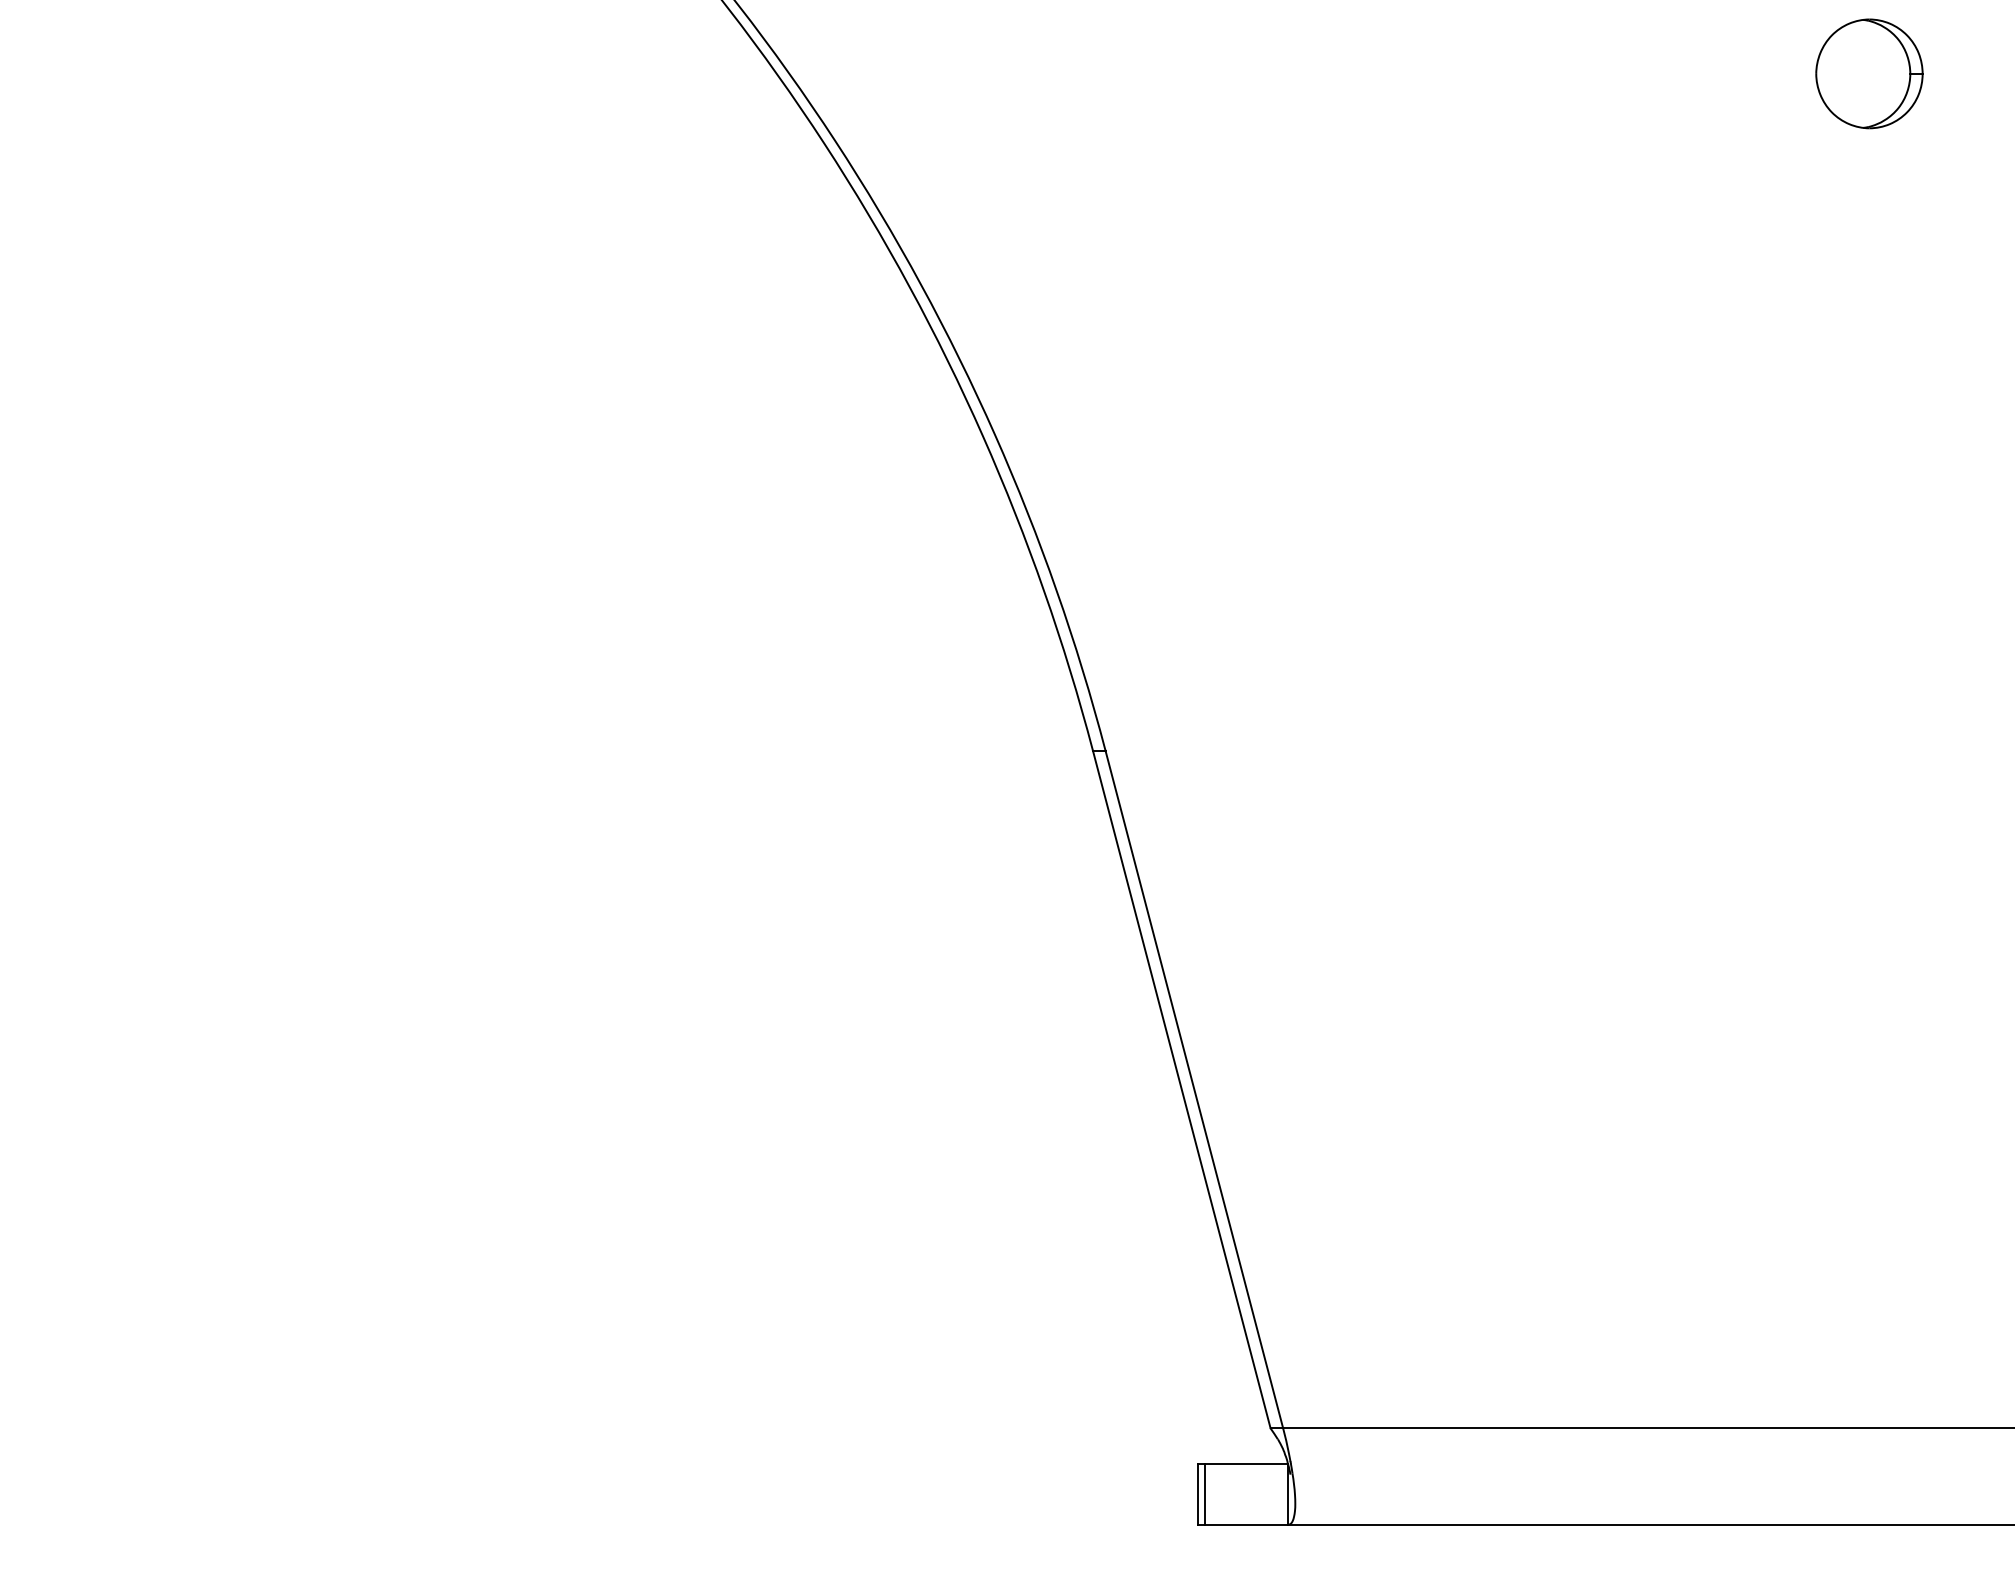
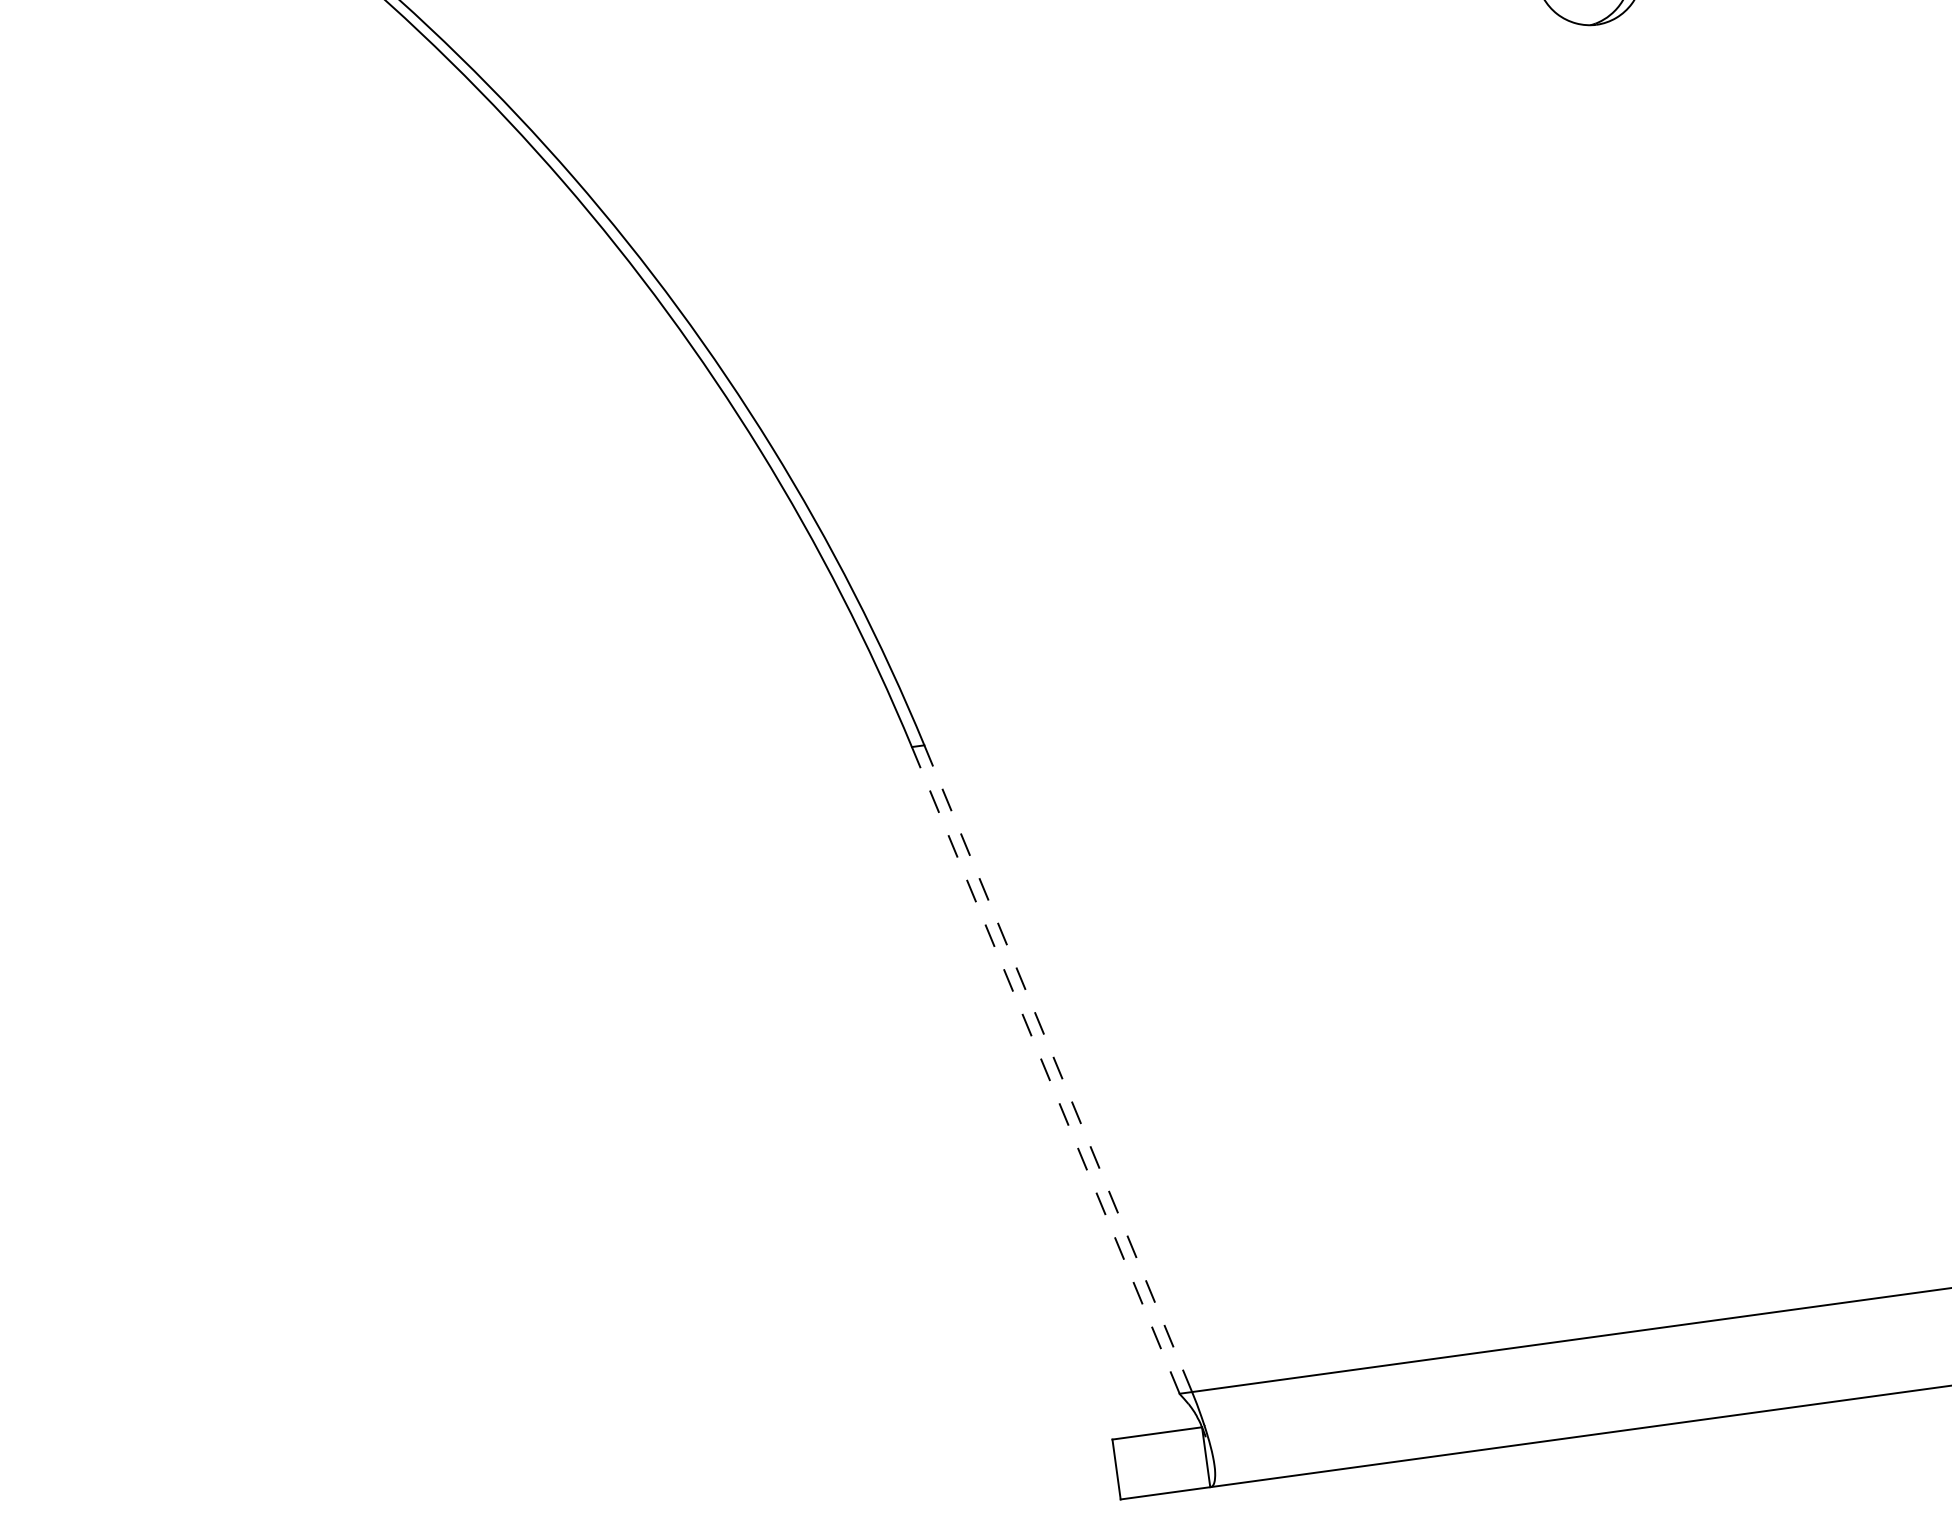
line: (1181, 1089) -> (1045, 1070), solid -> dashed
line: (1194, 1089) -> (1058, 1068), solid -> dashed
line: (1204, 1494) -> (1123, 1468), removed

